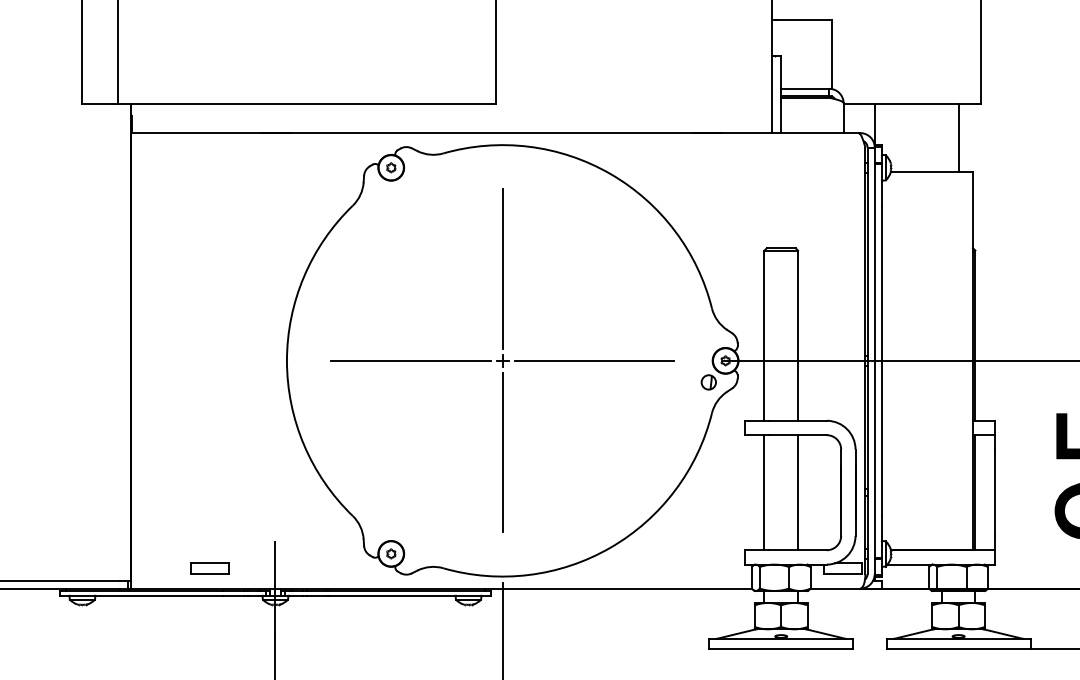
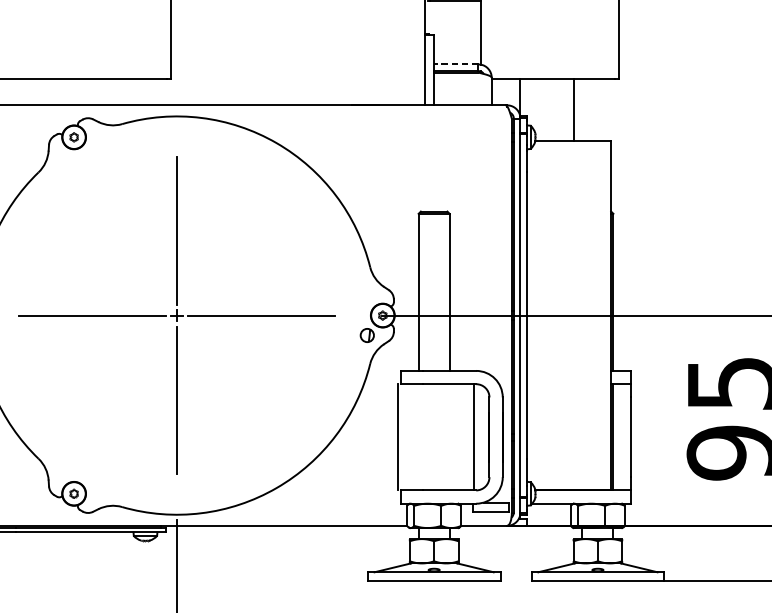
line: (805, 88) -> (456, 64), solid -> dashed
line: (959, 137) -> (574, 109), moved
line: (764, 492) -> (398, 437), moved
line: (798, 492) -> (474, 437), moved

